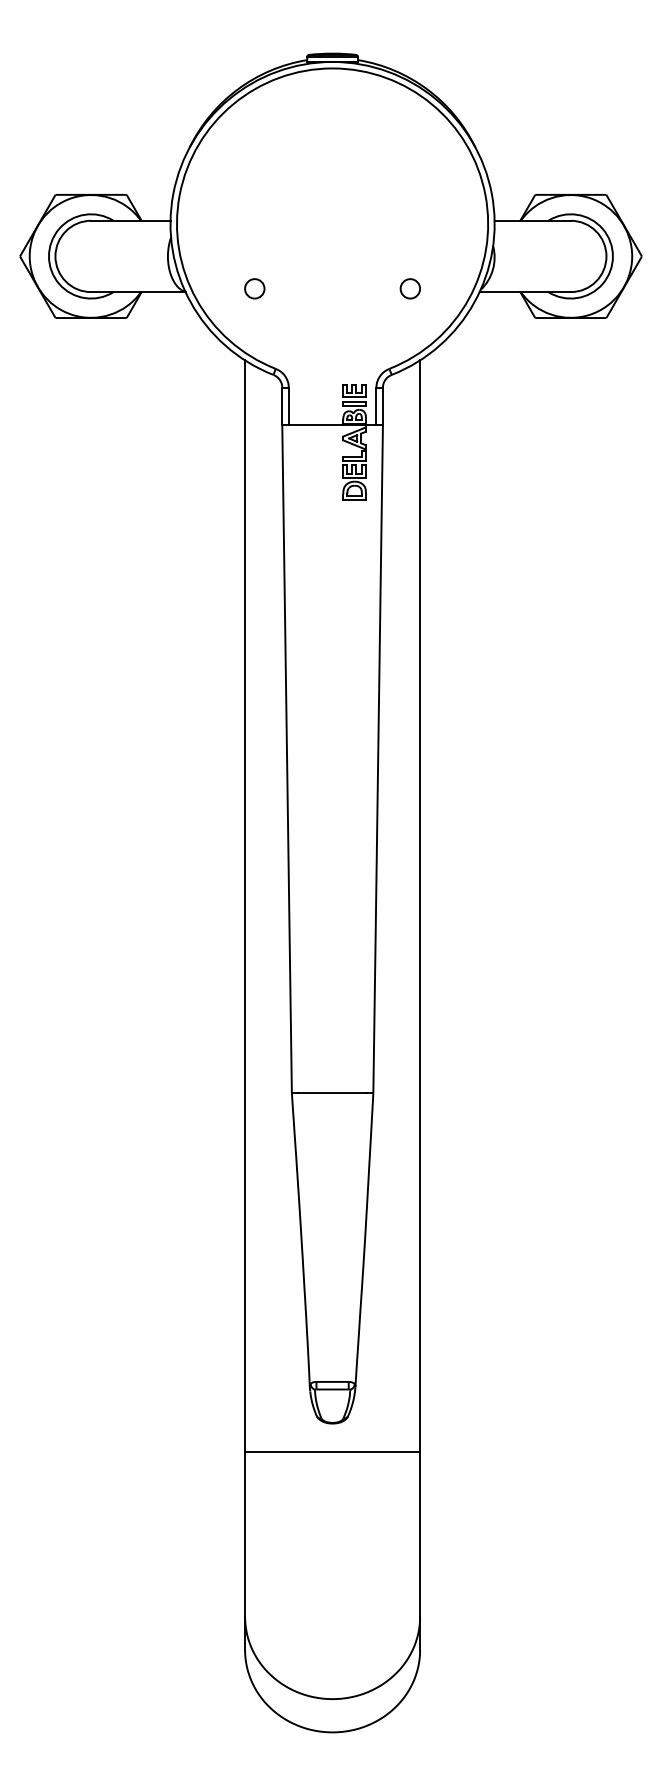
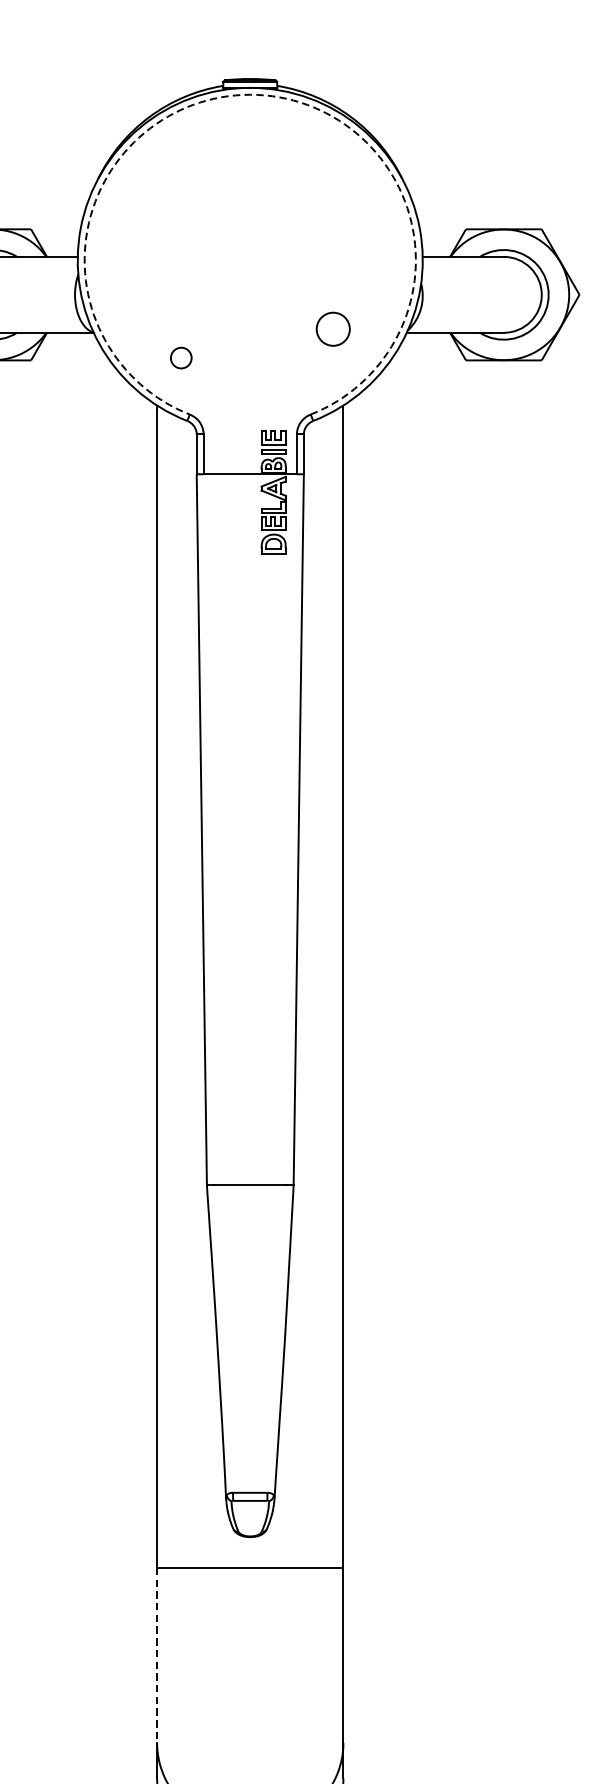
arc: (332, 68) -> (250, 94), solid -> dashed
circle: (254, 288) -> (180, 357), moved
circle: (409, 288) -> (332, 328), size x1.6
line: (245, 1535) -> (157, 1656), solid -> dashed

